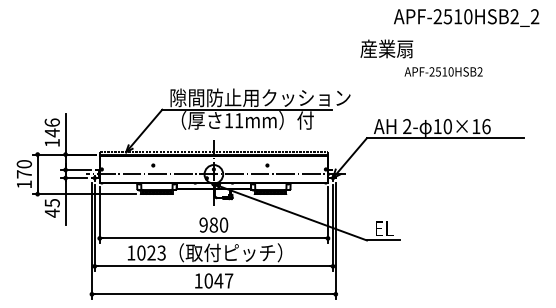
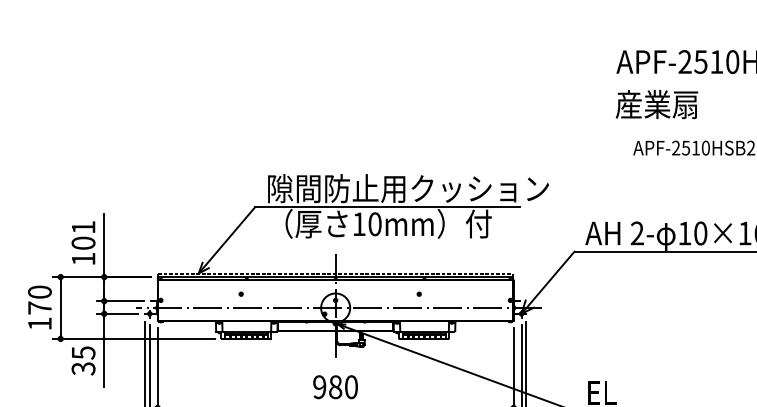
text: (386, 48) -> (656, 103), moved
text: (239, 120) -> (375, 223), 11mm -> 10mm
text: (51, 127) -> (82, 234), 146 -> 101
text: (51, 212) -> (82, 367), 45 -> 35

